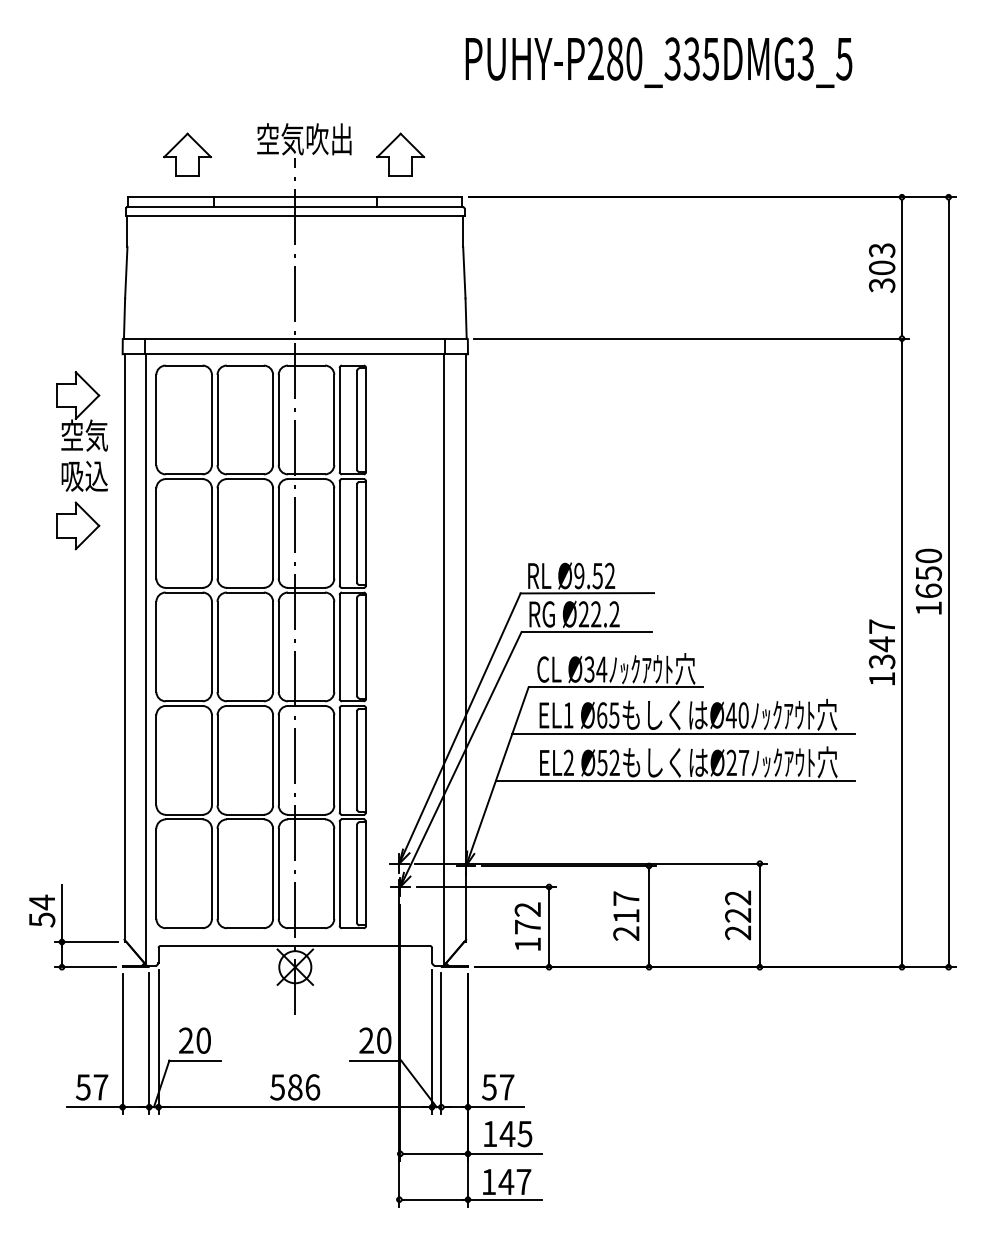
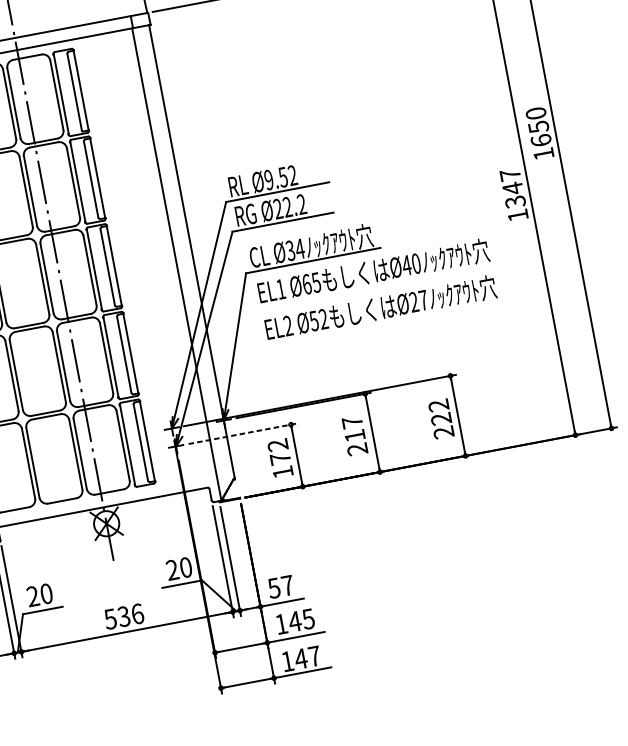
line: (683, 733) -> (372, 286), removed
line: (675, 780) -> (373, 323), removed
line: (486, 886) -> (242, 433), solid -> dashed
text: (294, 1087) -> (123, 616), 586 -> 536

